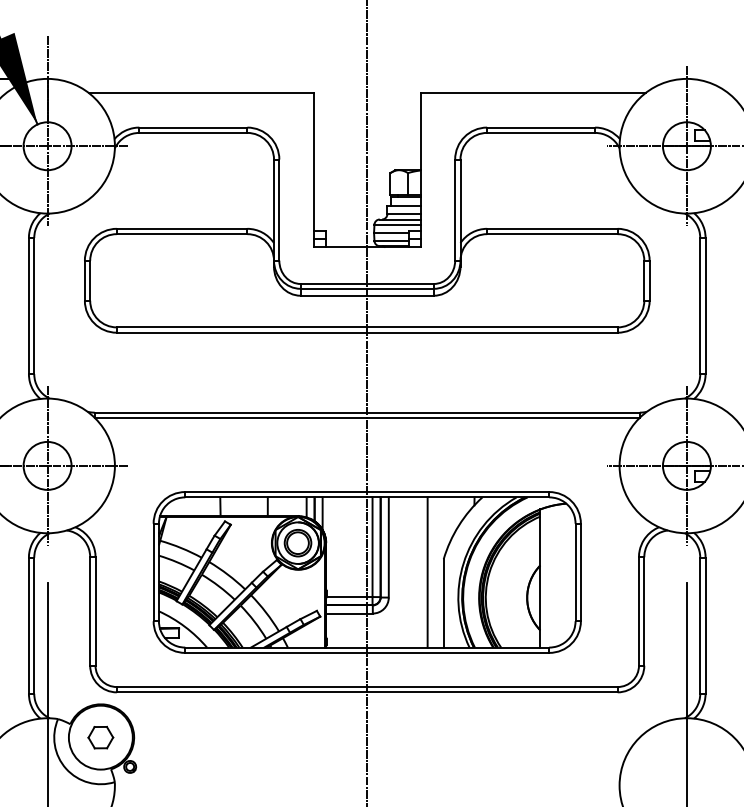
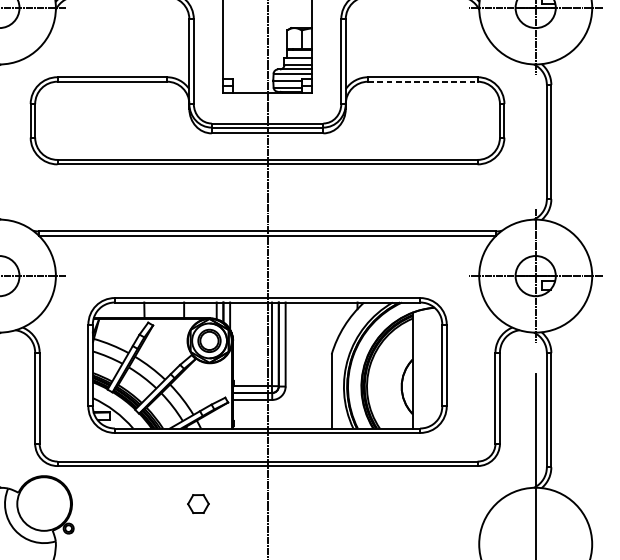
line: (552, 234) -> (422, 82), solid -> dashed
line: (427, 572) -> (318, 365), removed
part: (100, 737) -> (198, 503), moved

